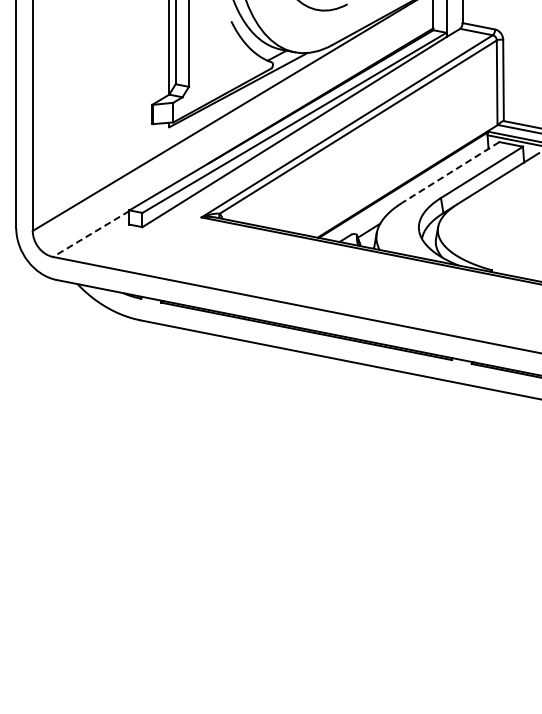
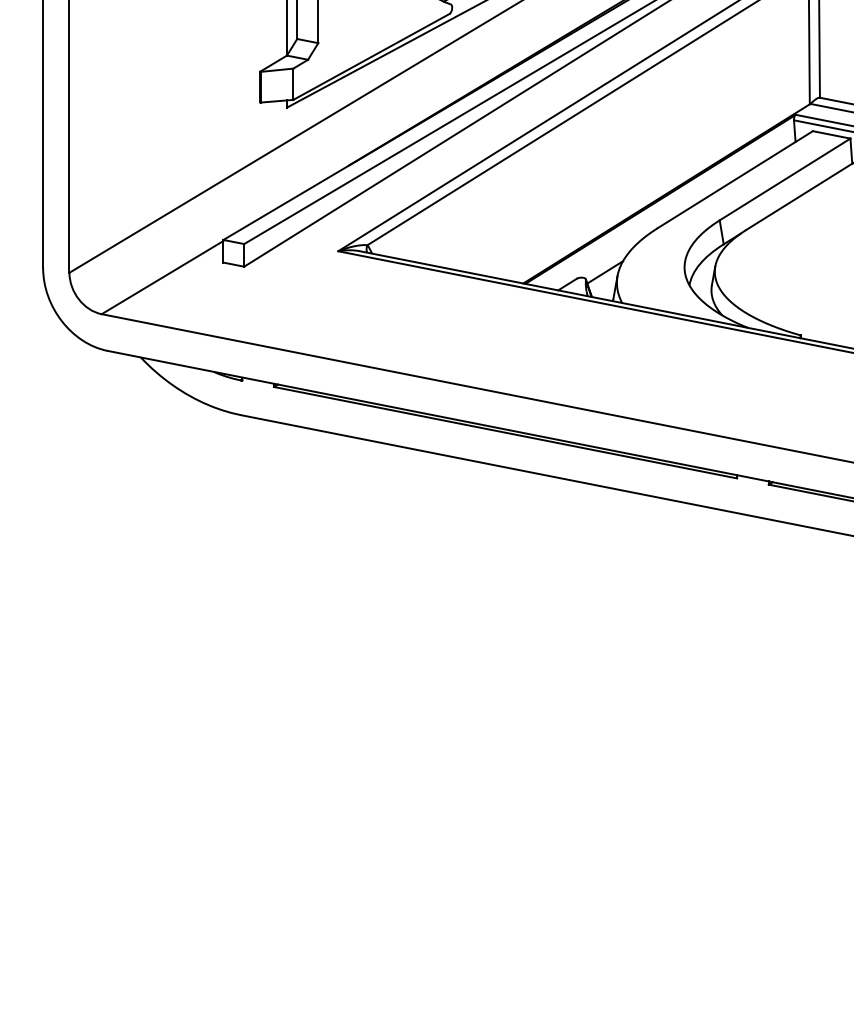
line: (450, 172) -> (734, 179), dashed -> solid
line: (91, 234) -> (163, 278), dashed -> solid

